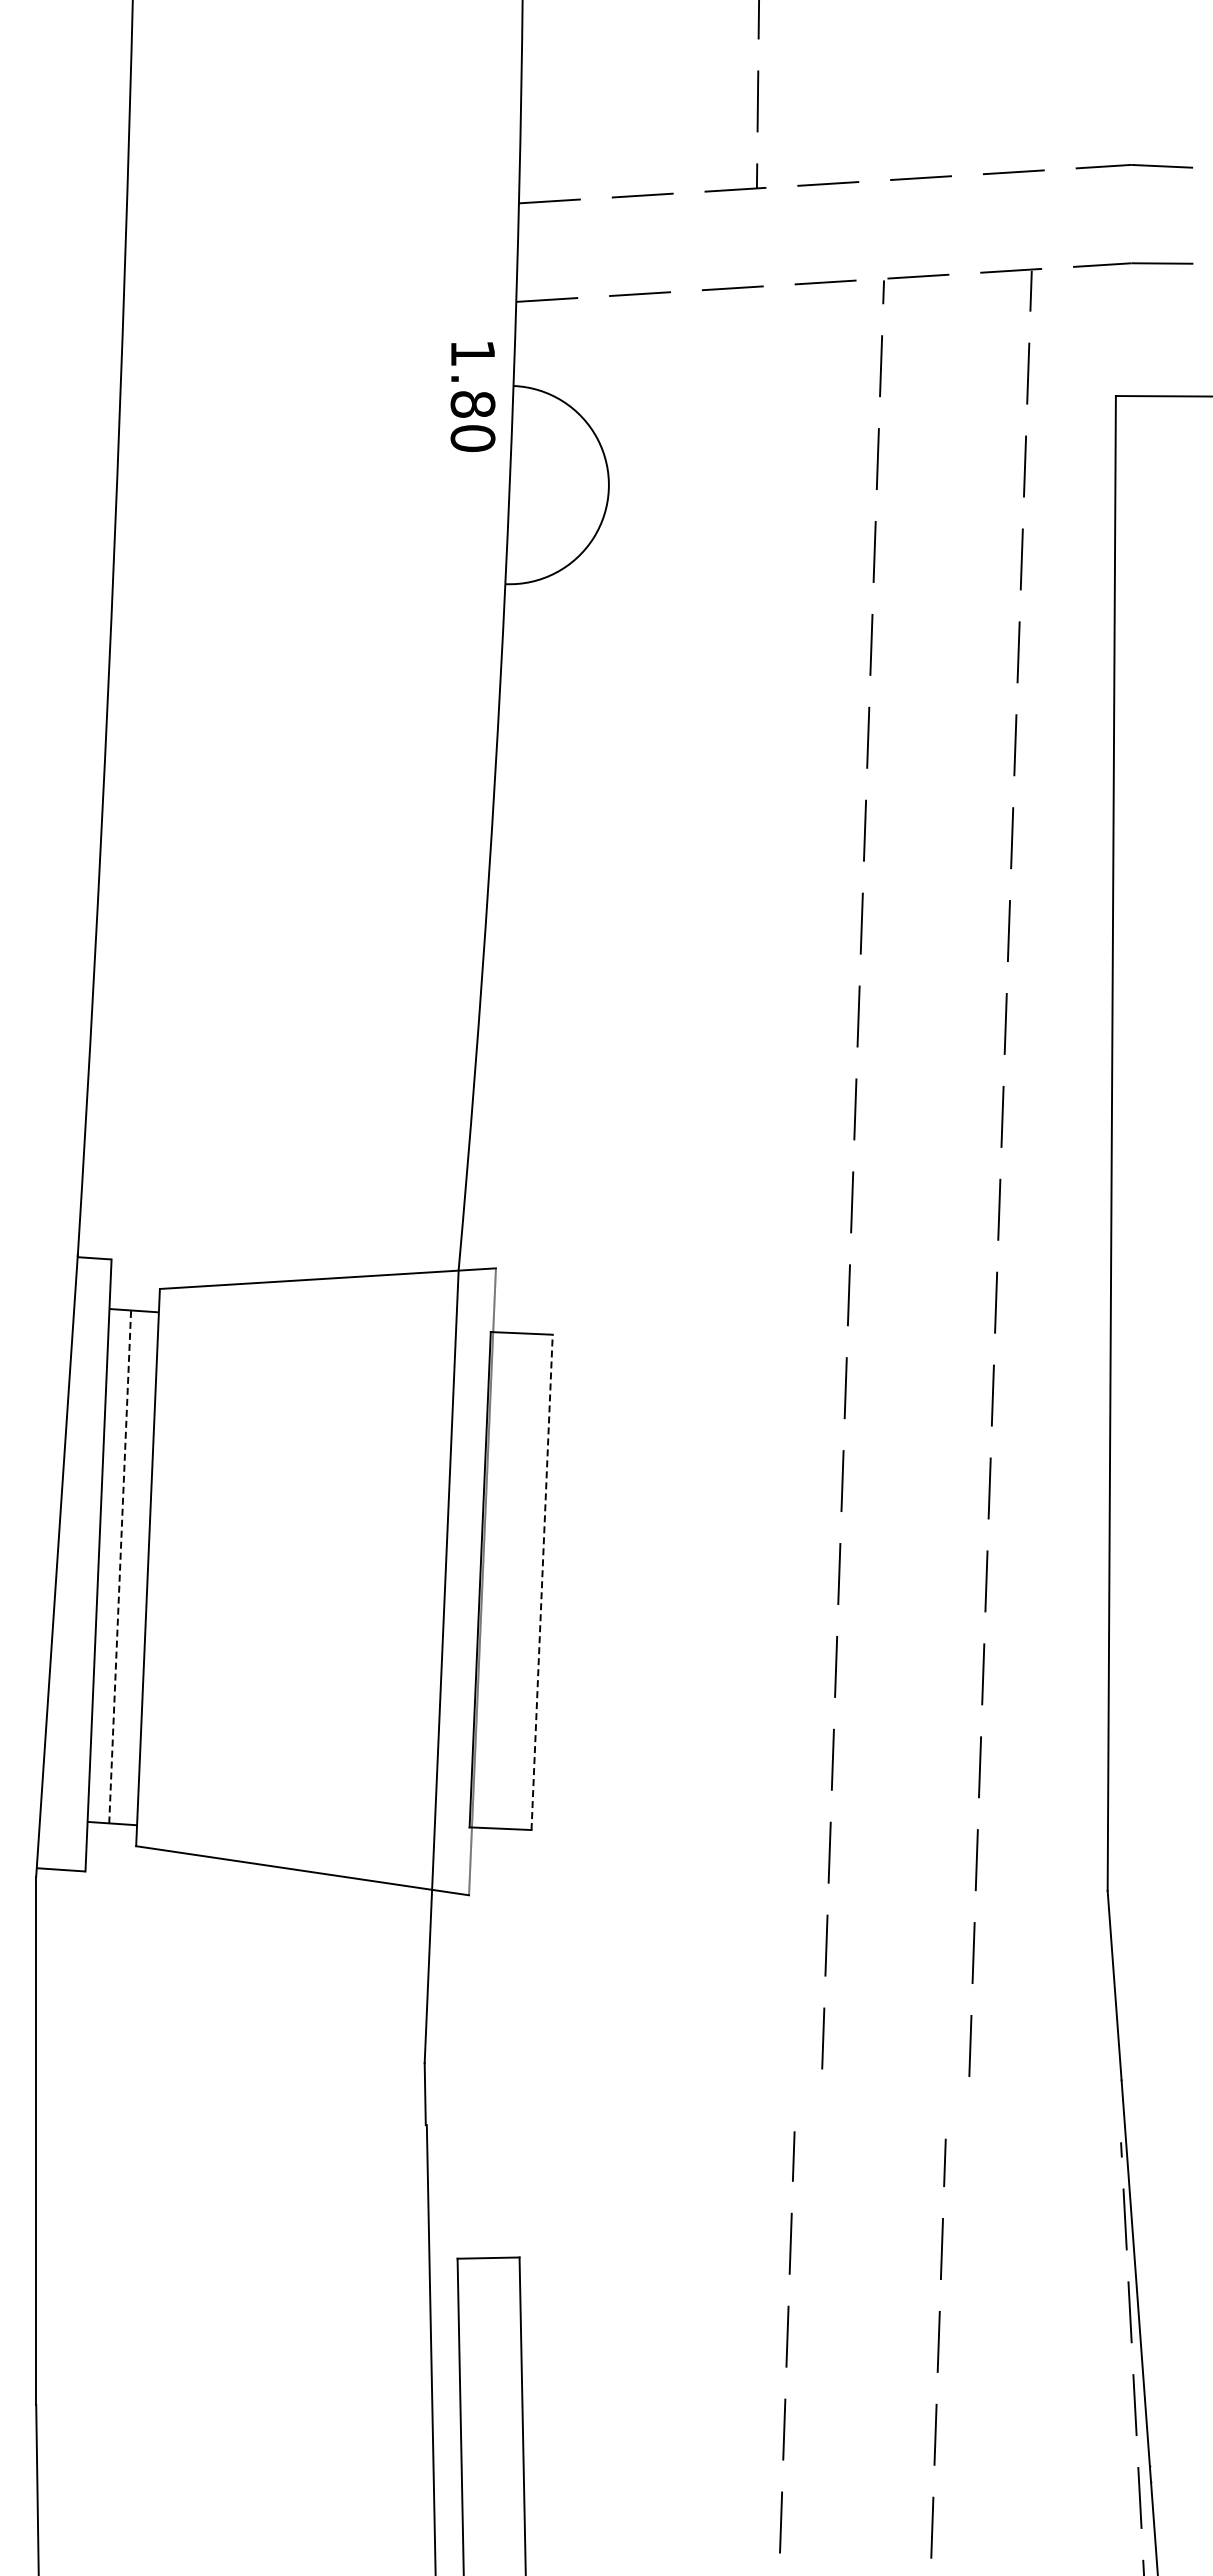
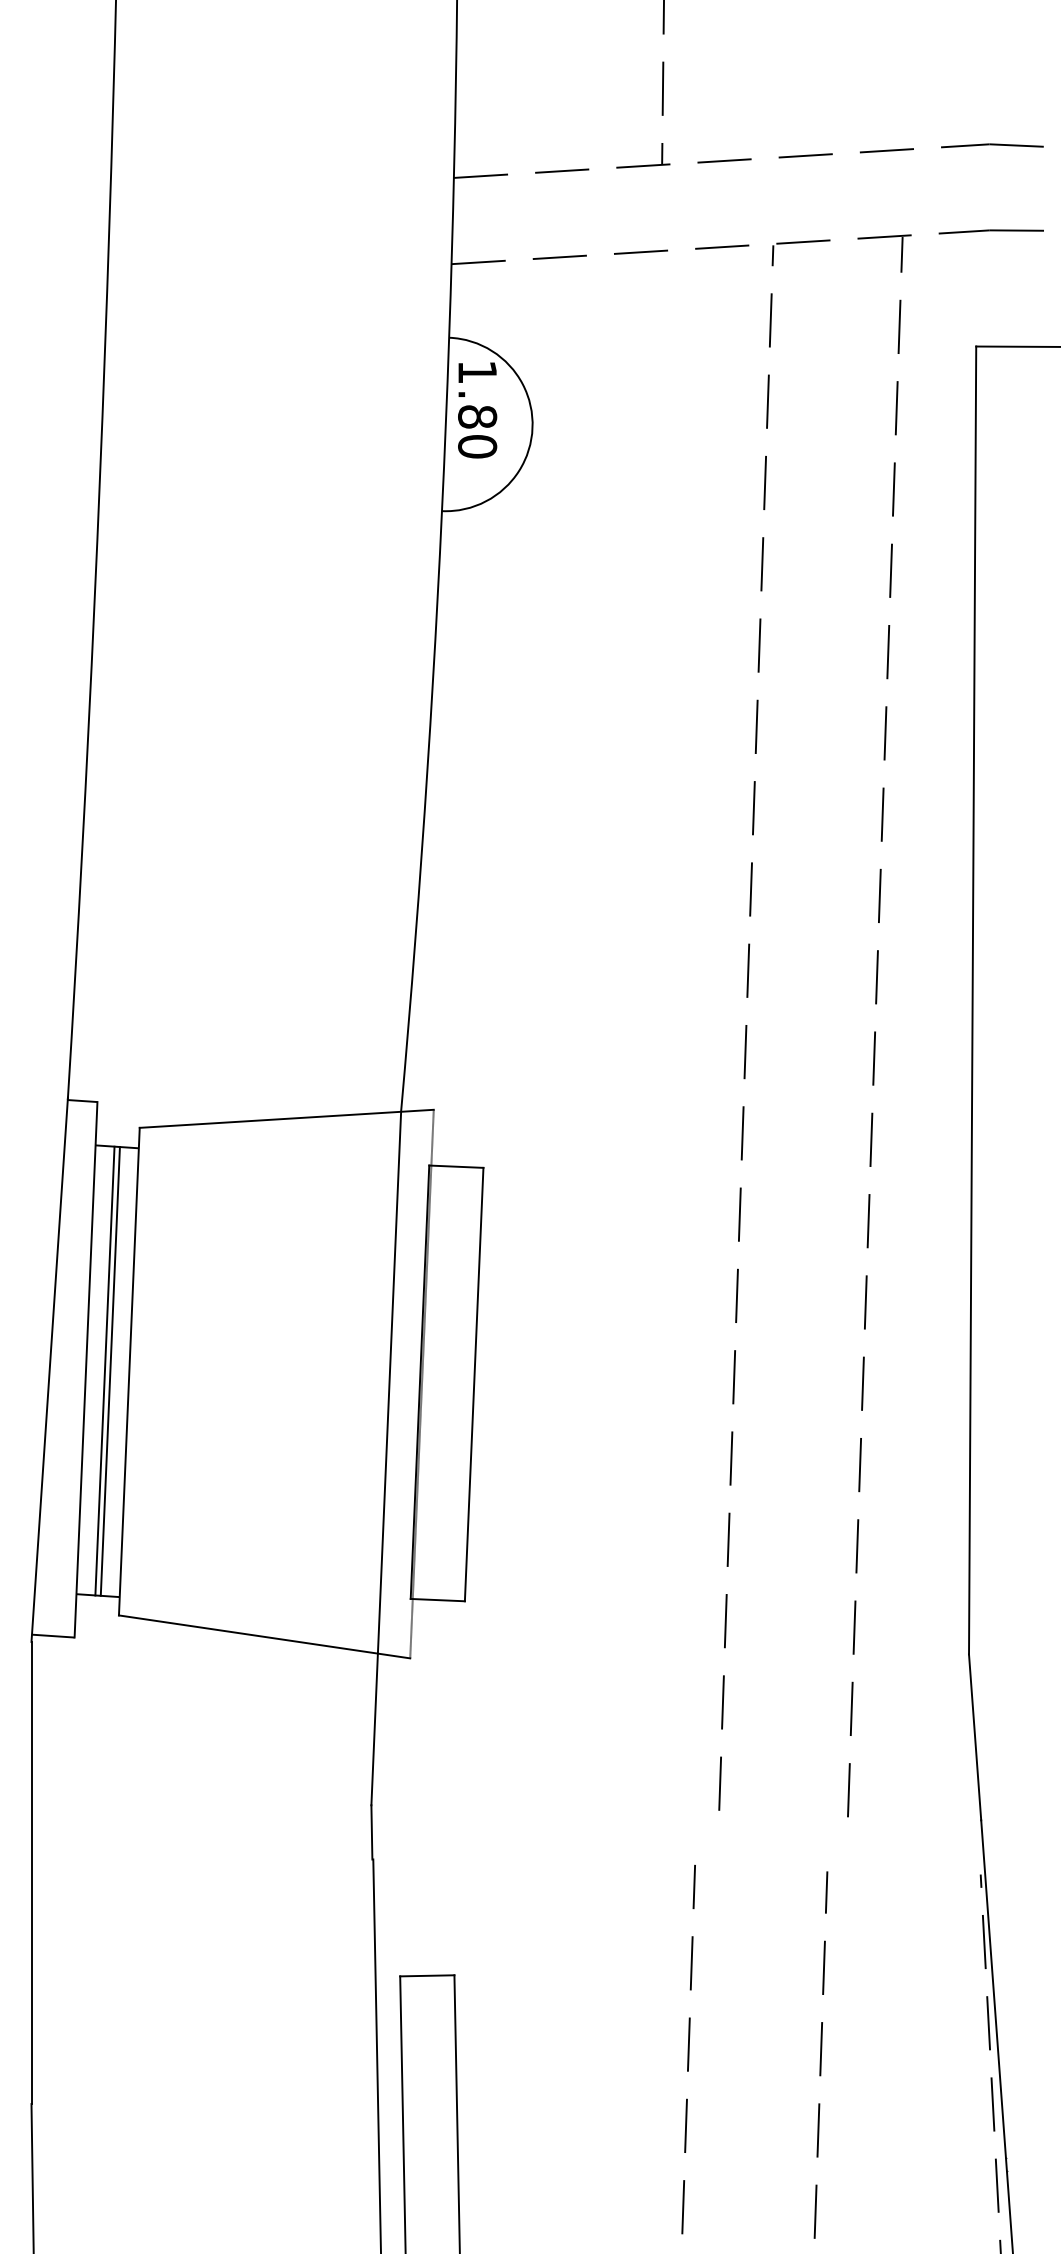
text: (472, 396) -> (477, 409), moved
line: (126, 1566) -> (110, 1370), added
line: (120, 1567) -> (105, 1371), dashed -> solid
line: (542, 1582) -> (474, 1384), dashed -> solid

